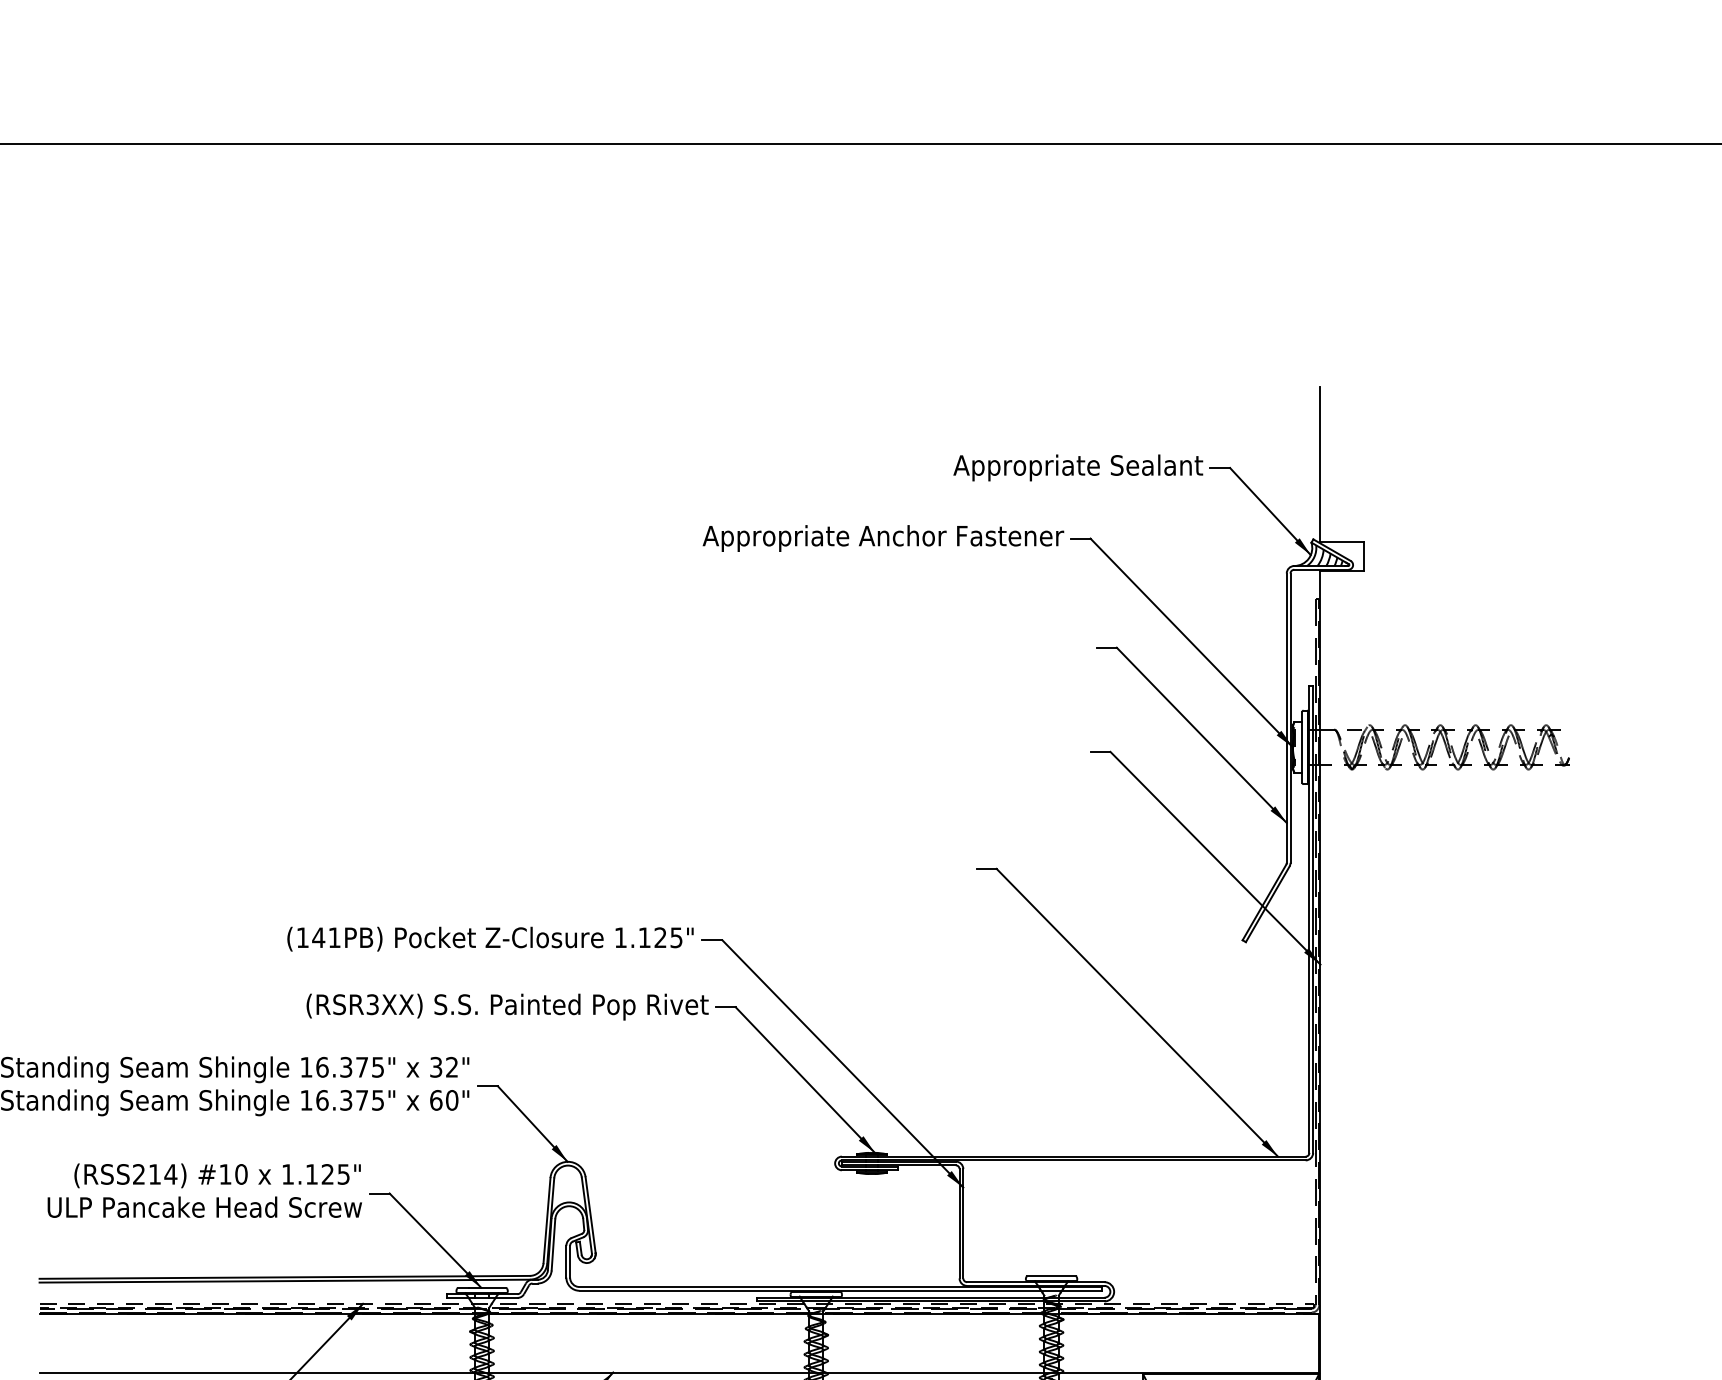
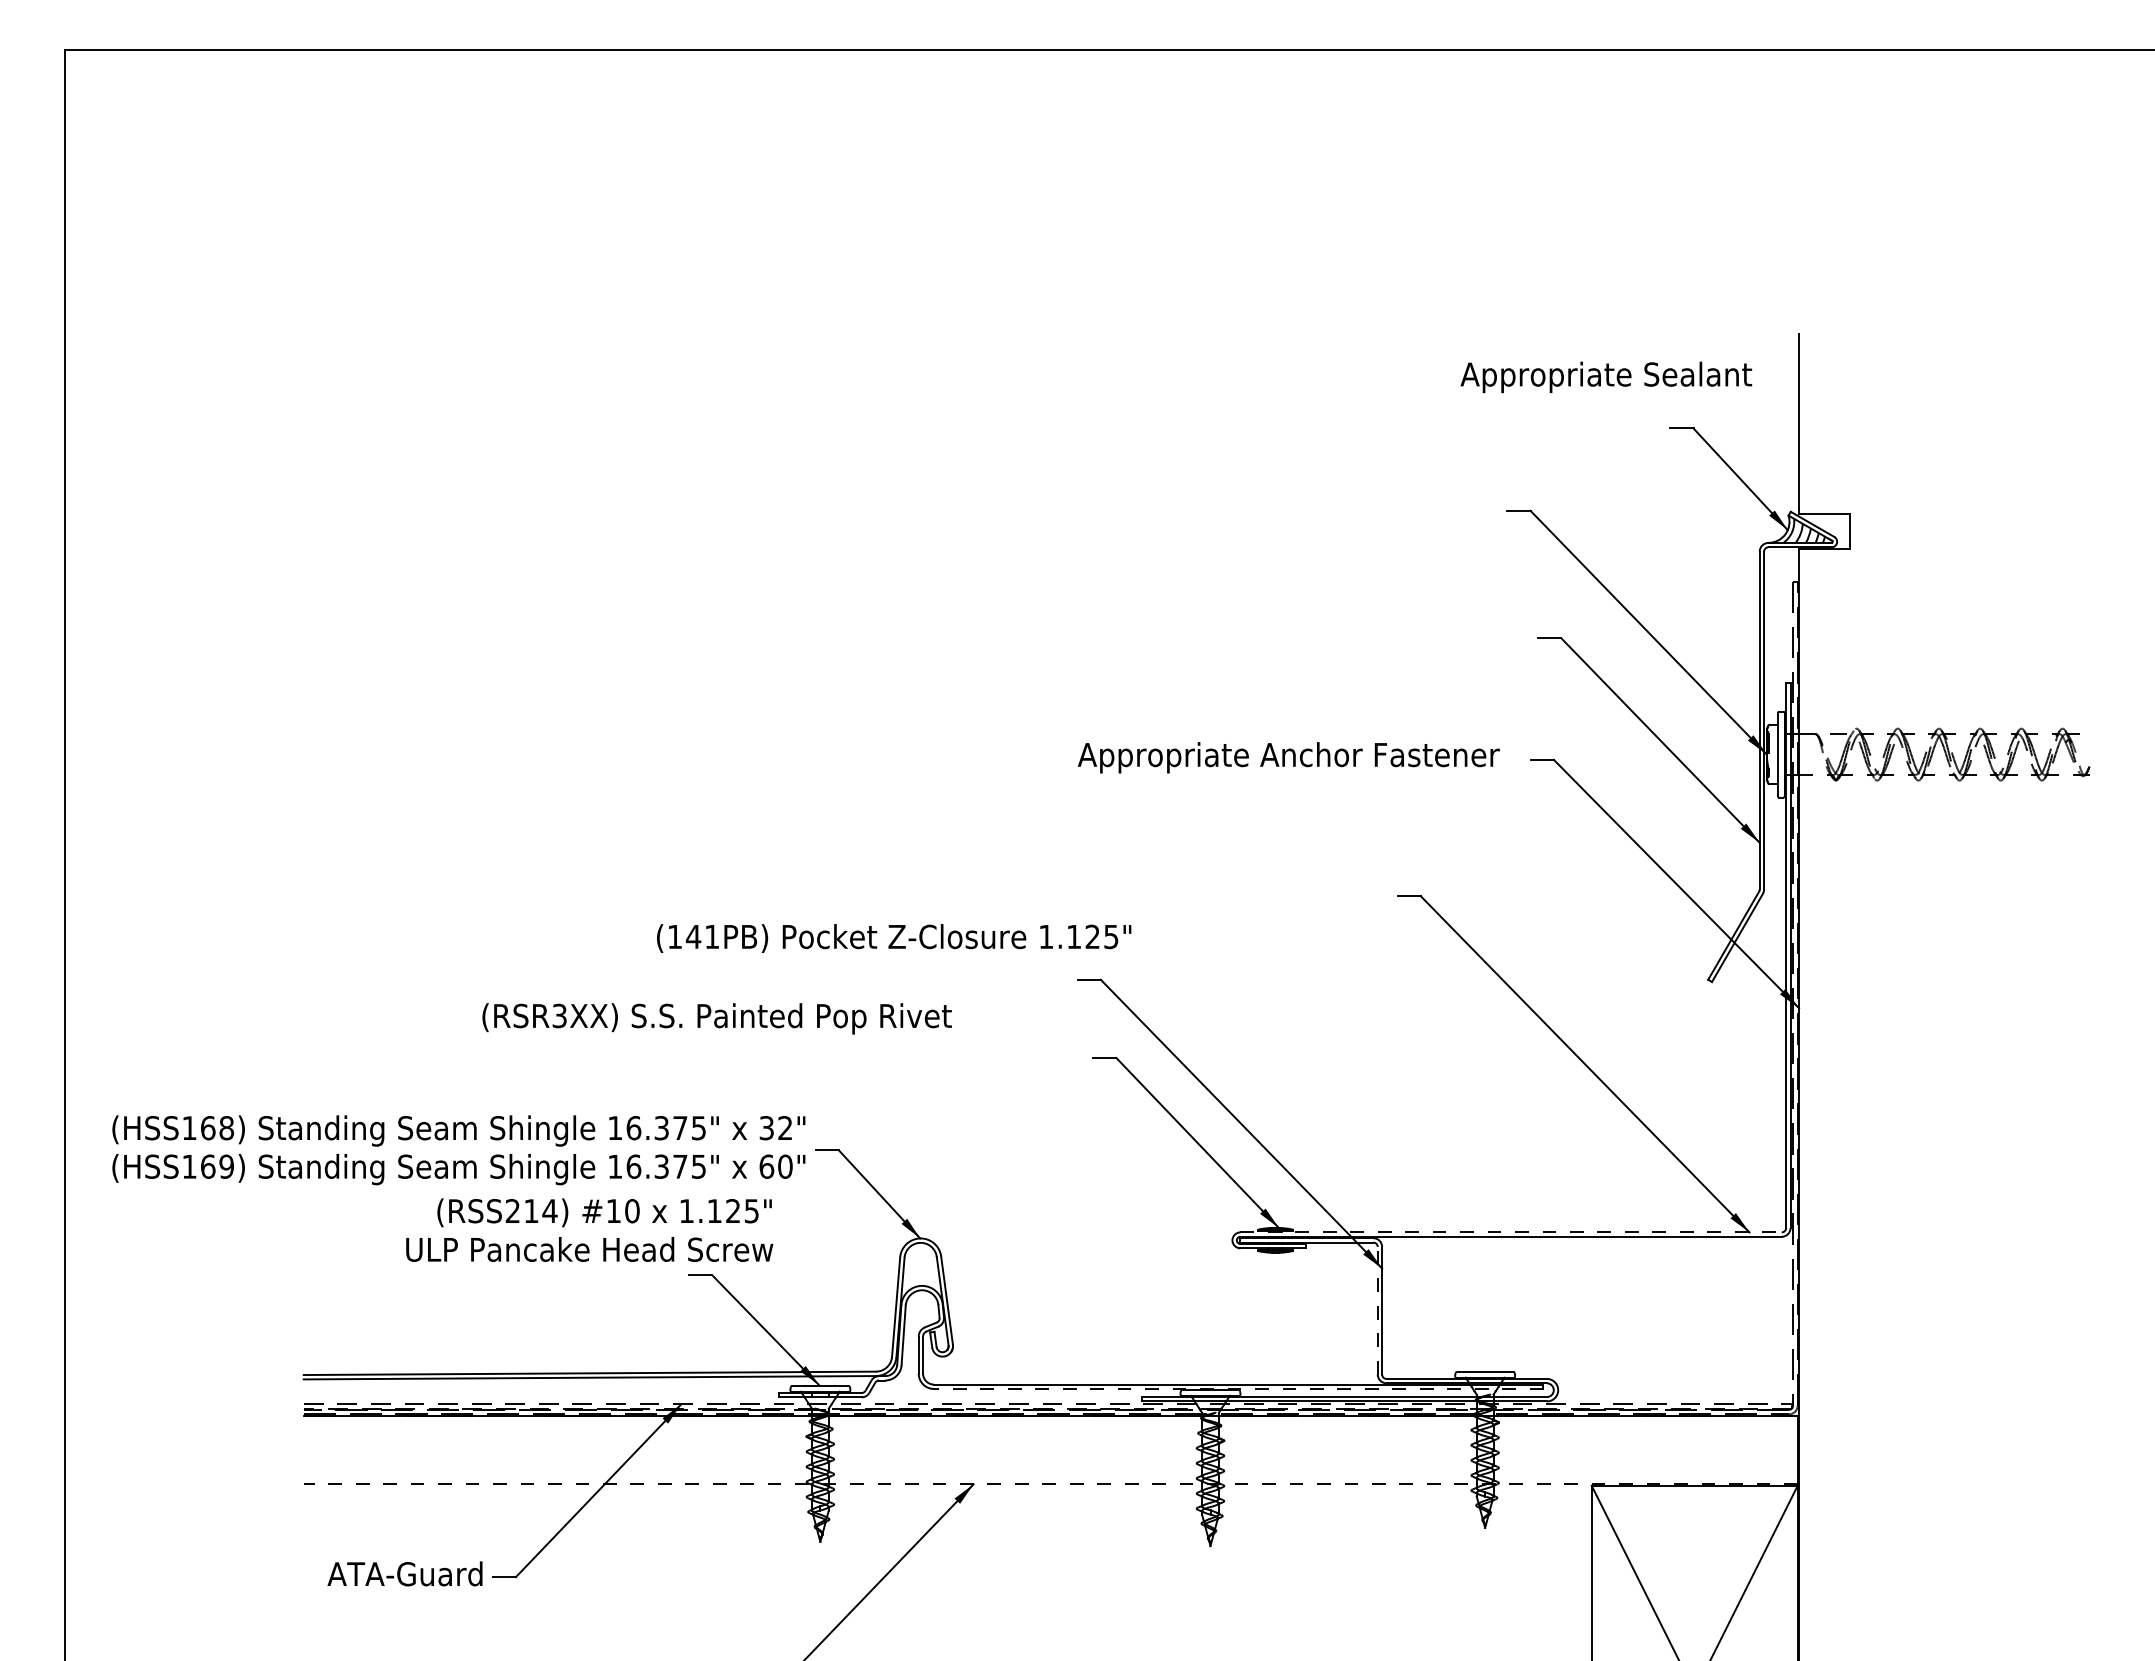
text: (1078, 468) -> (1606, 377), moved
text: (883, 538) -> (1288, 757), moved
text: (490, 939) -> (894, 938), moved
text: (507, 1006) -> (716, 1018), moved
line: (1074, 1156) -> (1511, 1232), solid -> dashed
text: (204, 1190) -> (589, 1229), moved
line: (959, 1223) -> (1377, 1310), solid -> dashed
line: (840, 1291) -> (1238, 1389), solid -> dashed
line: (679, 1372) -> (1050, 1484), solid -> dashed

